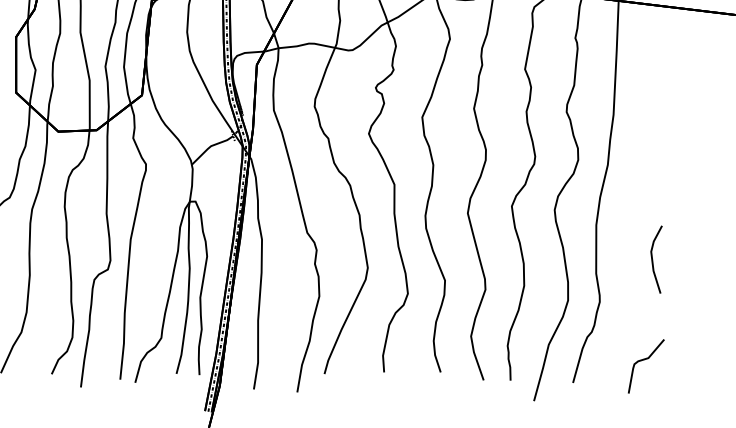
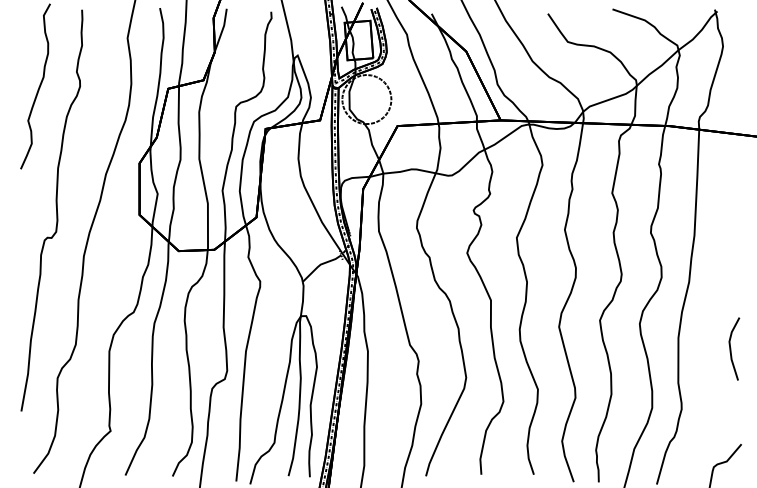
line: (653, 259) -> (731, 348), moved

